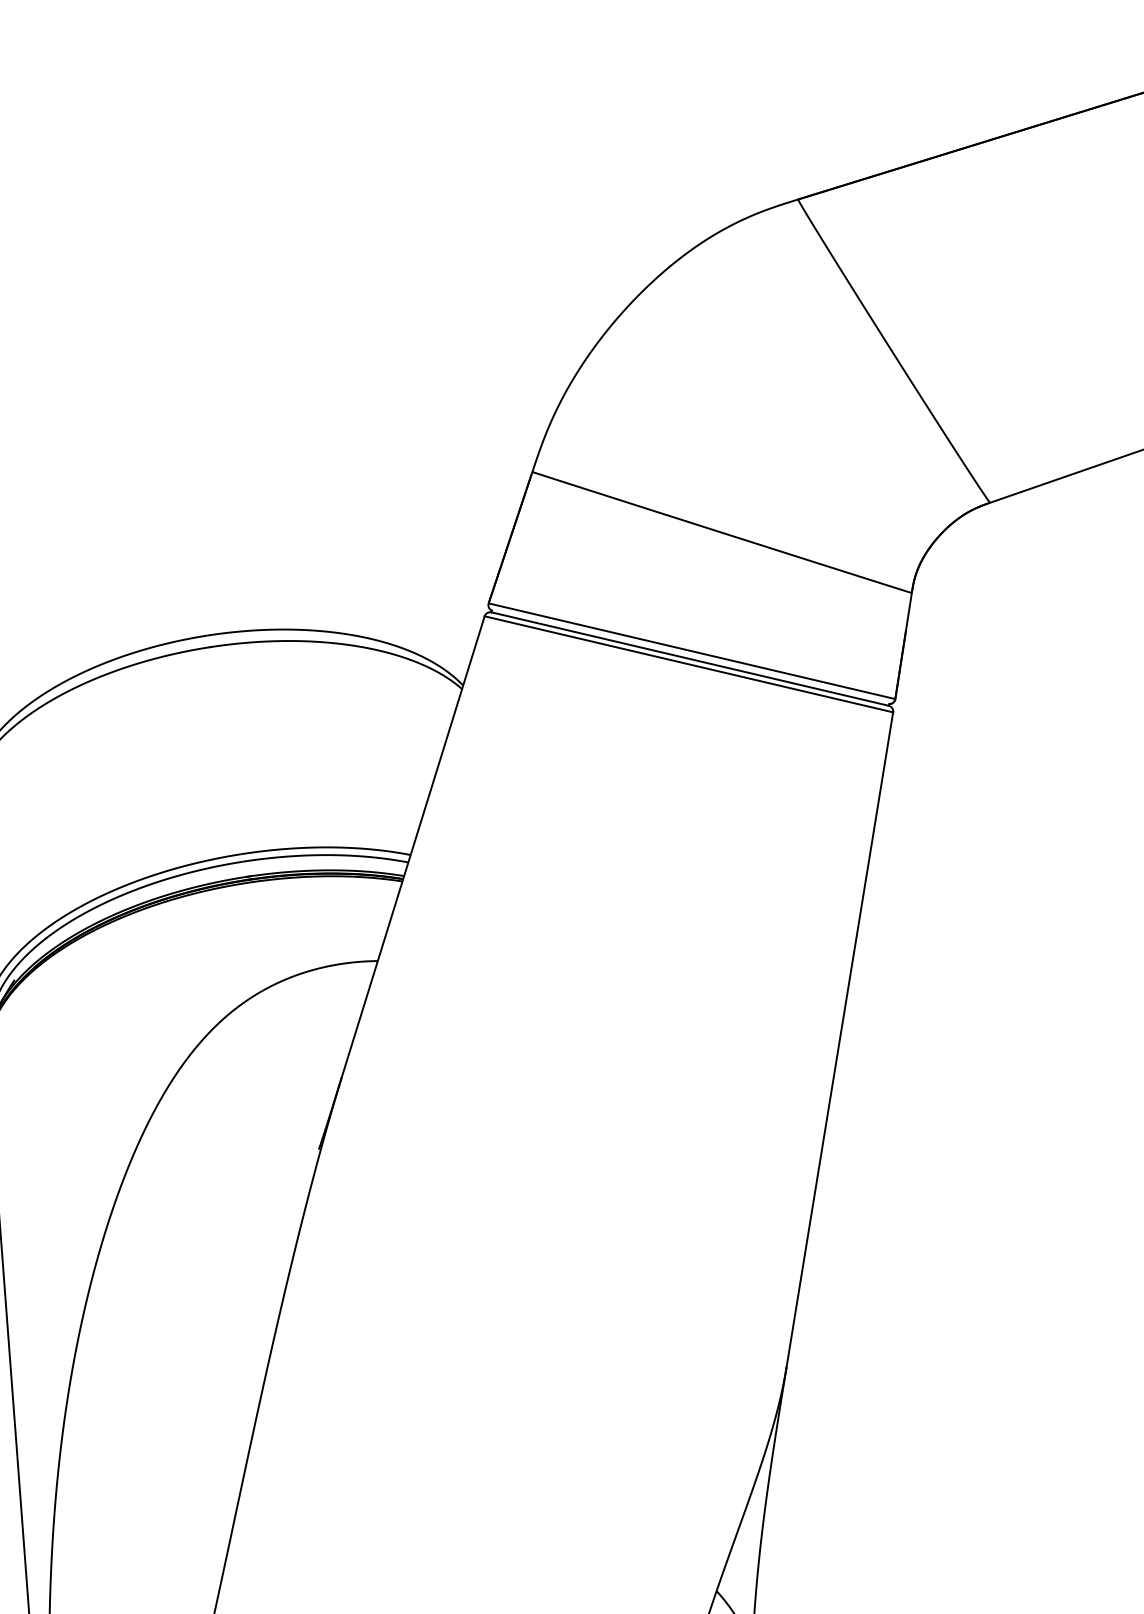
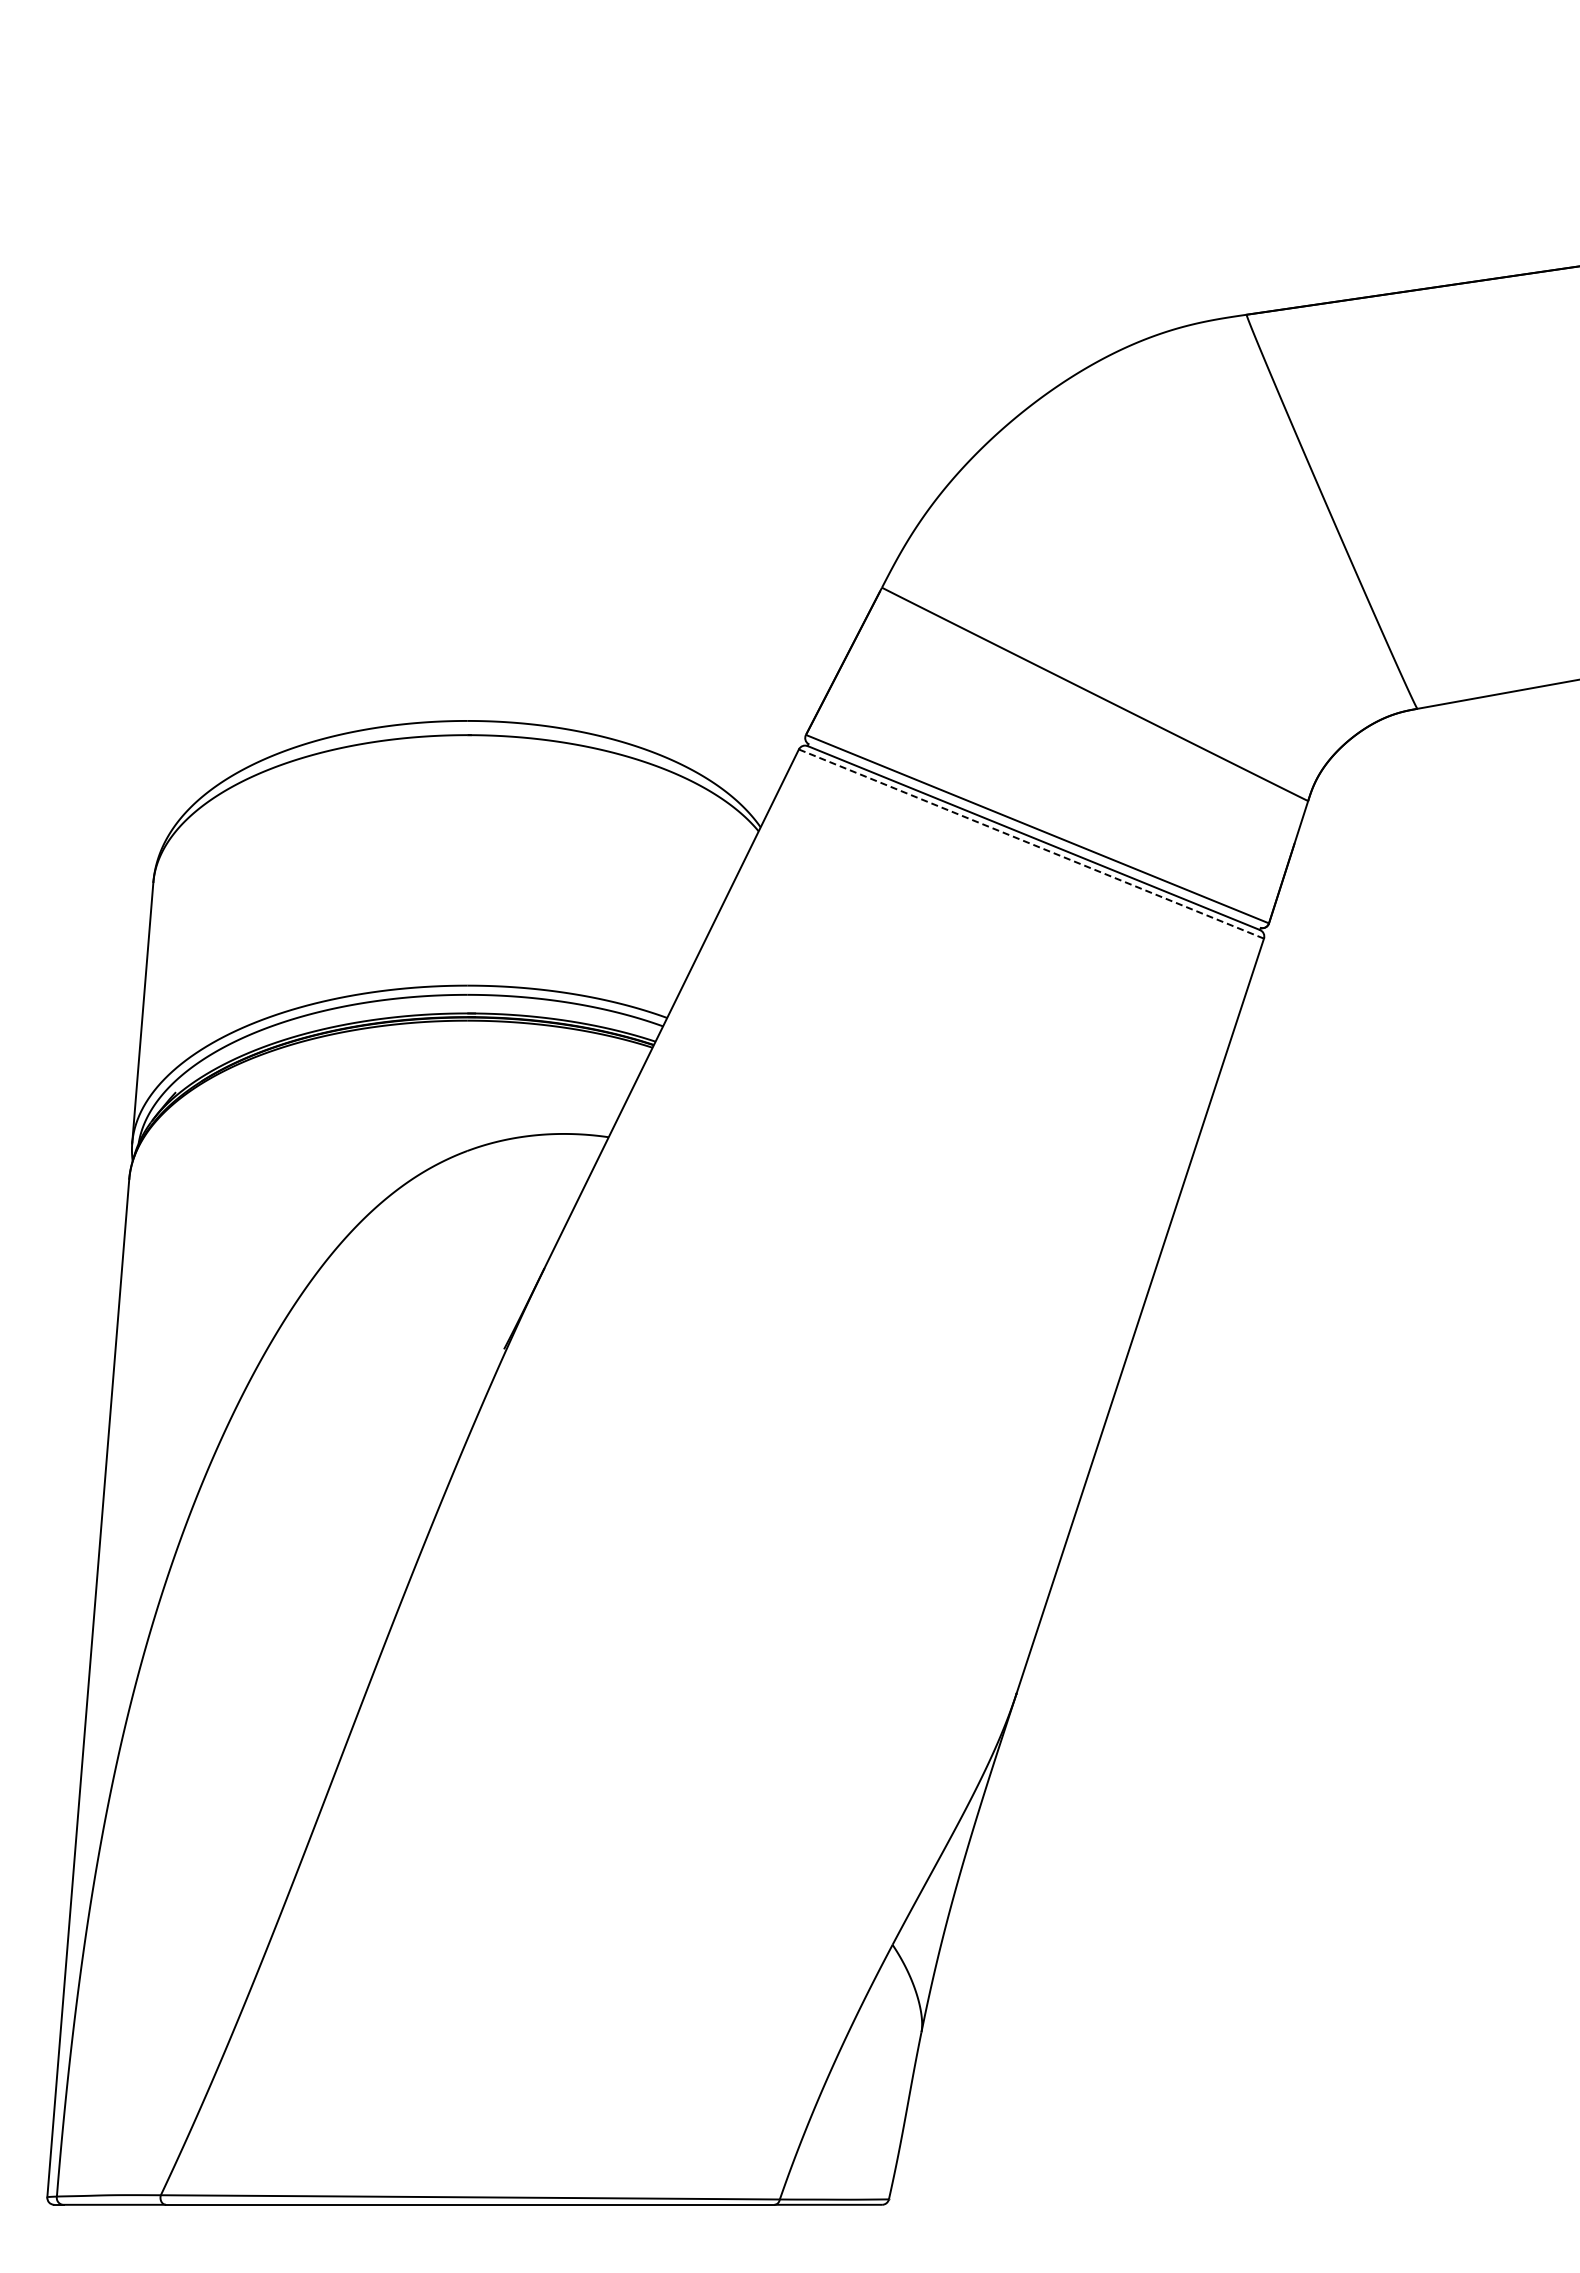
line: (688, 663) -> (1030, 843), solid -> dashed

